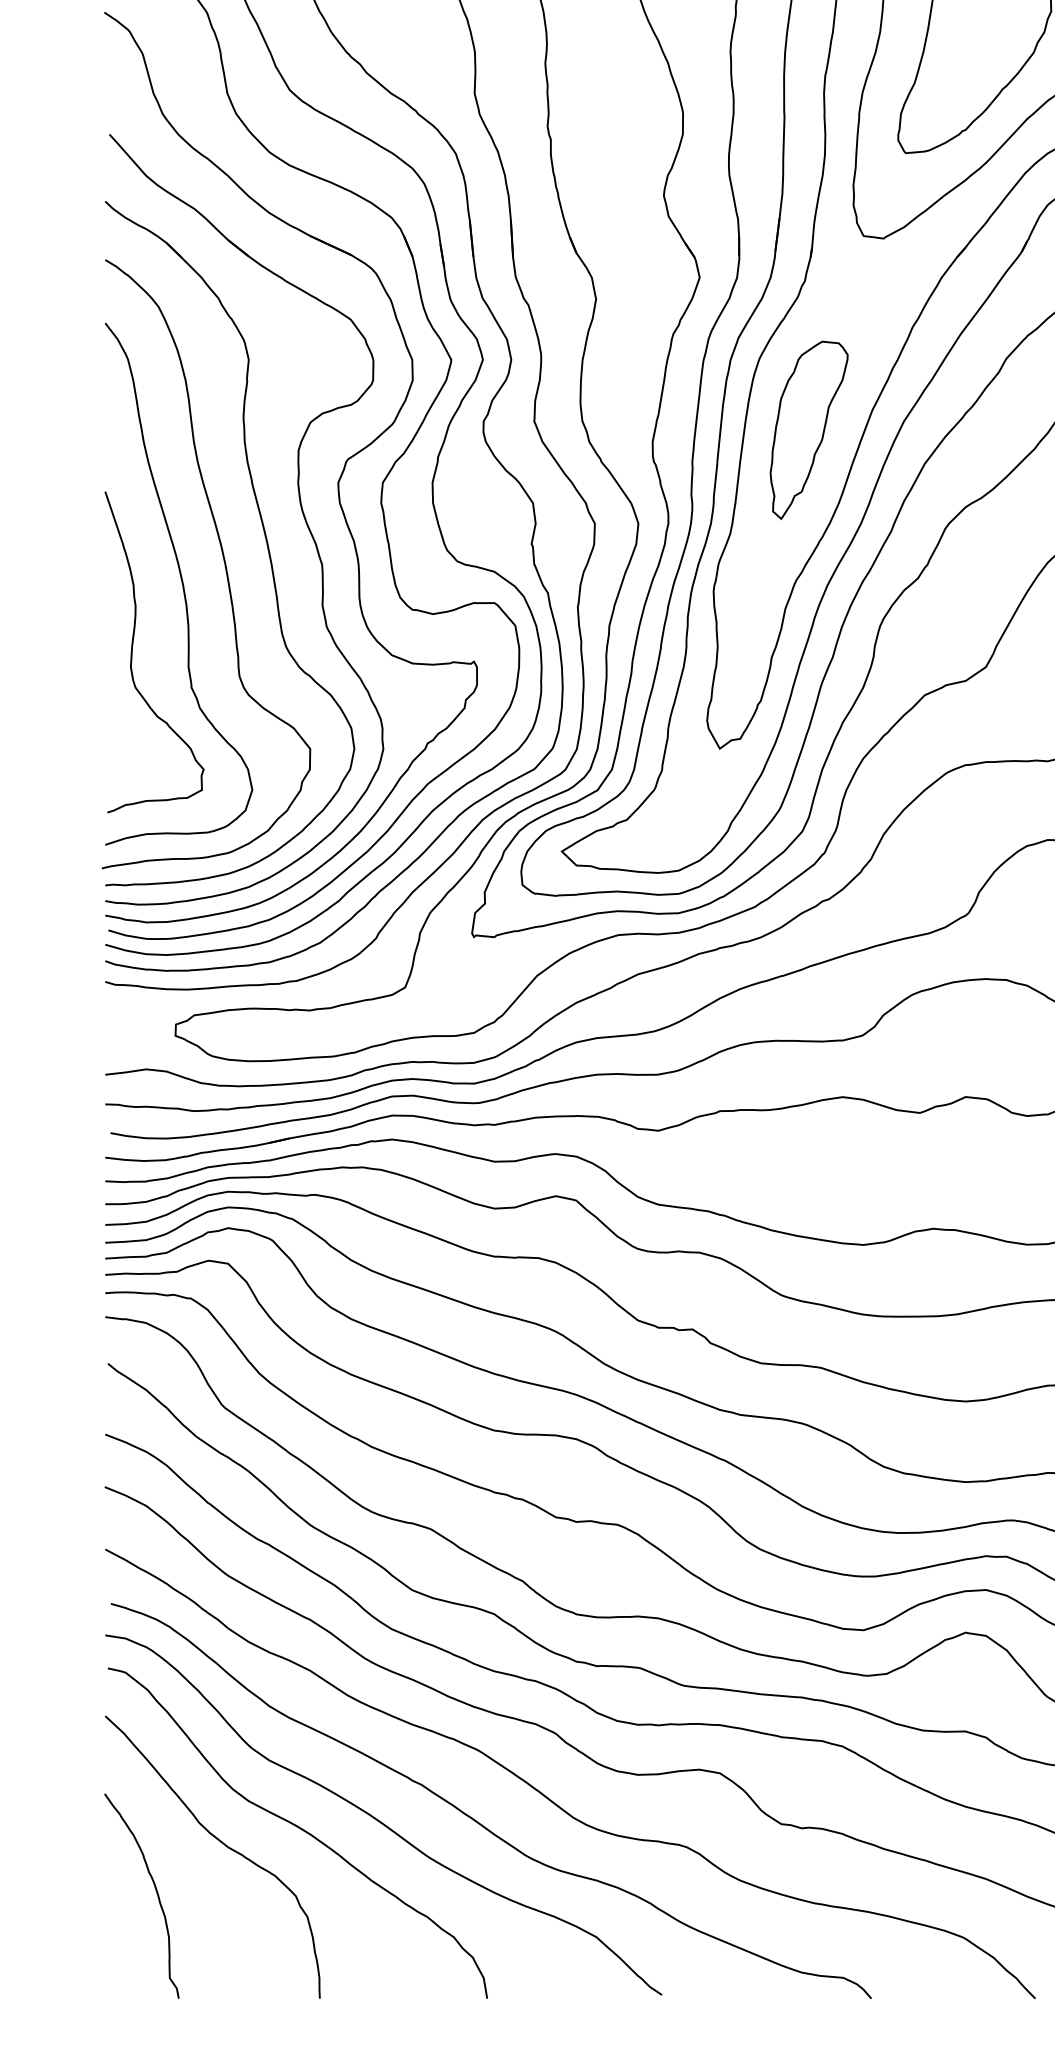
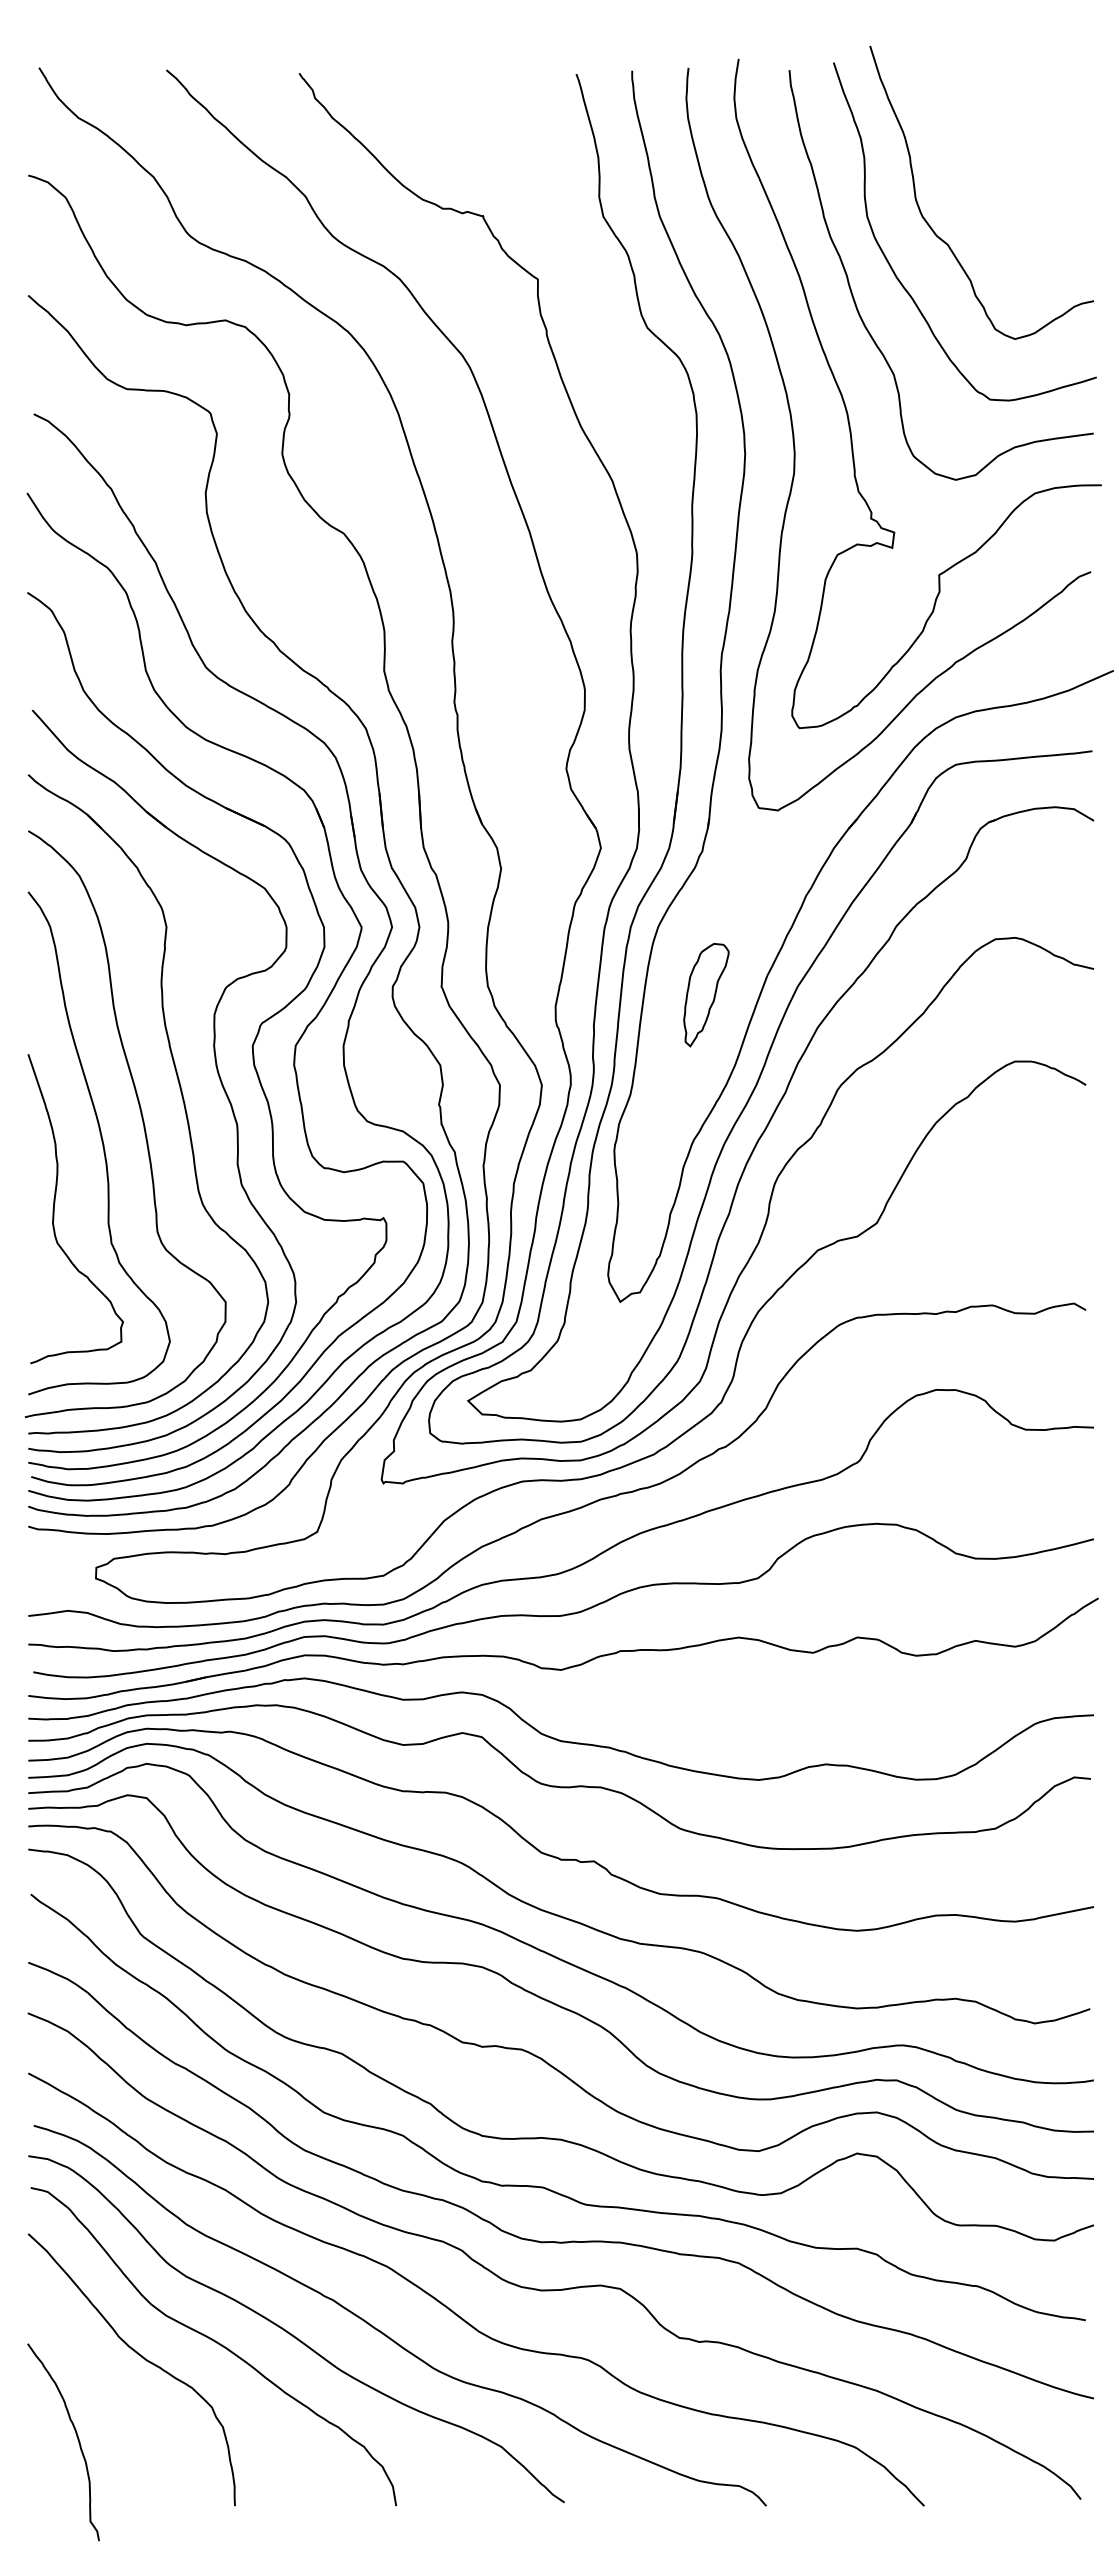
part: (809, 429) -> (706, 994), size x0.6
curve: (156, 1894) -> (77, 2440), moved

